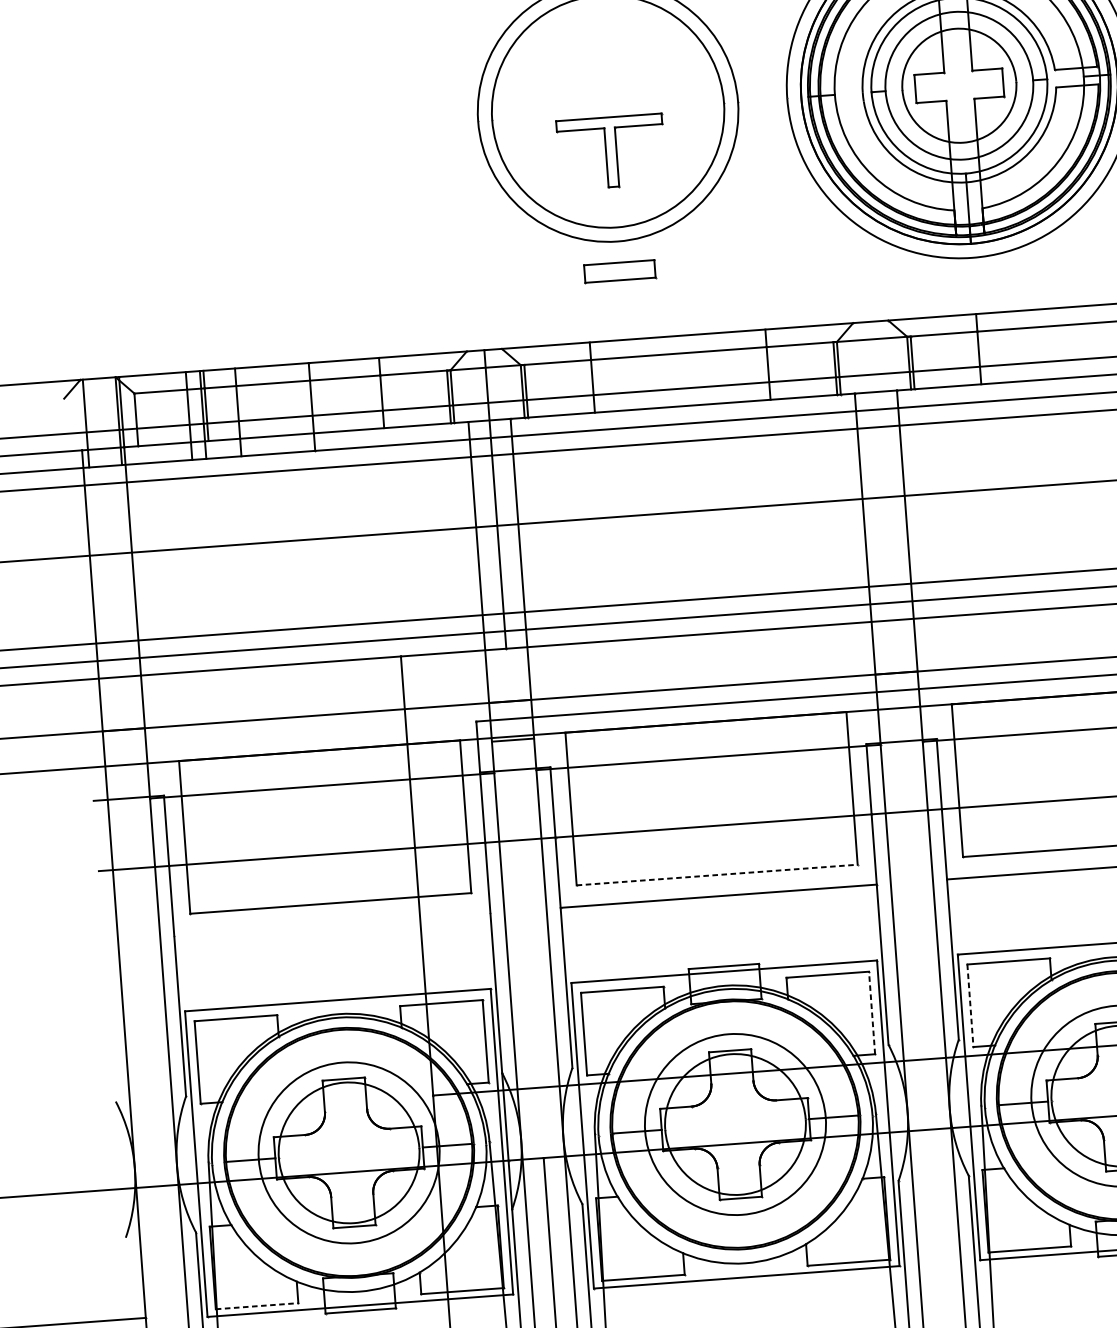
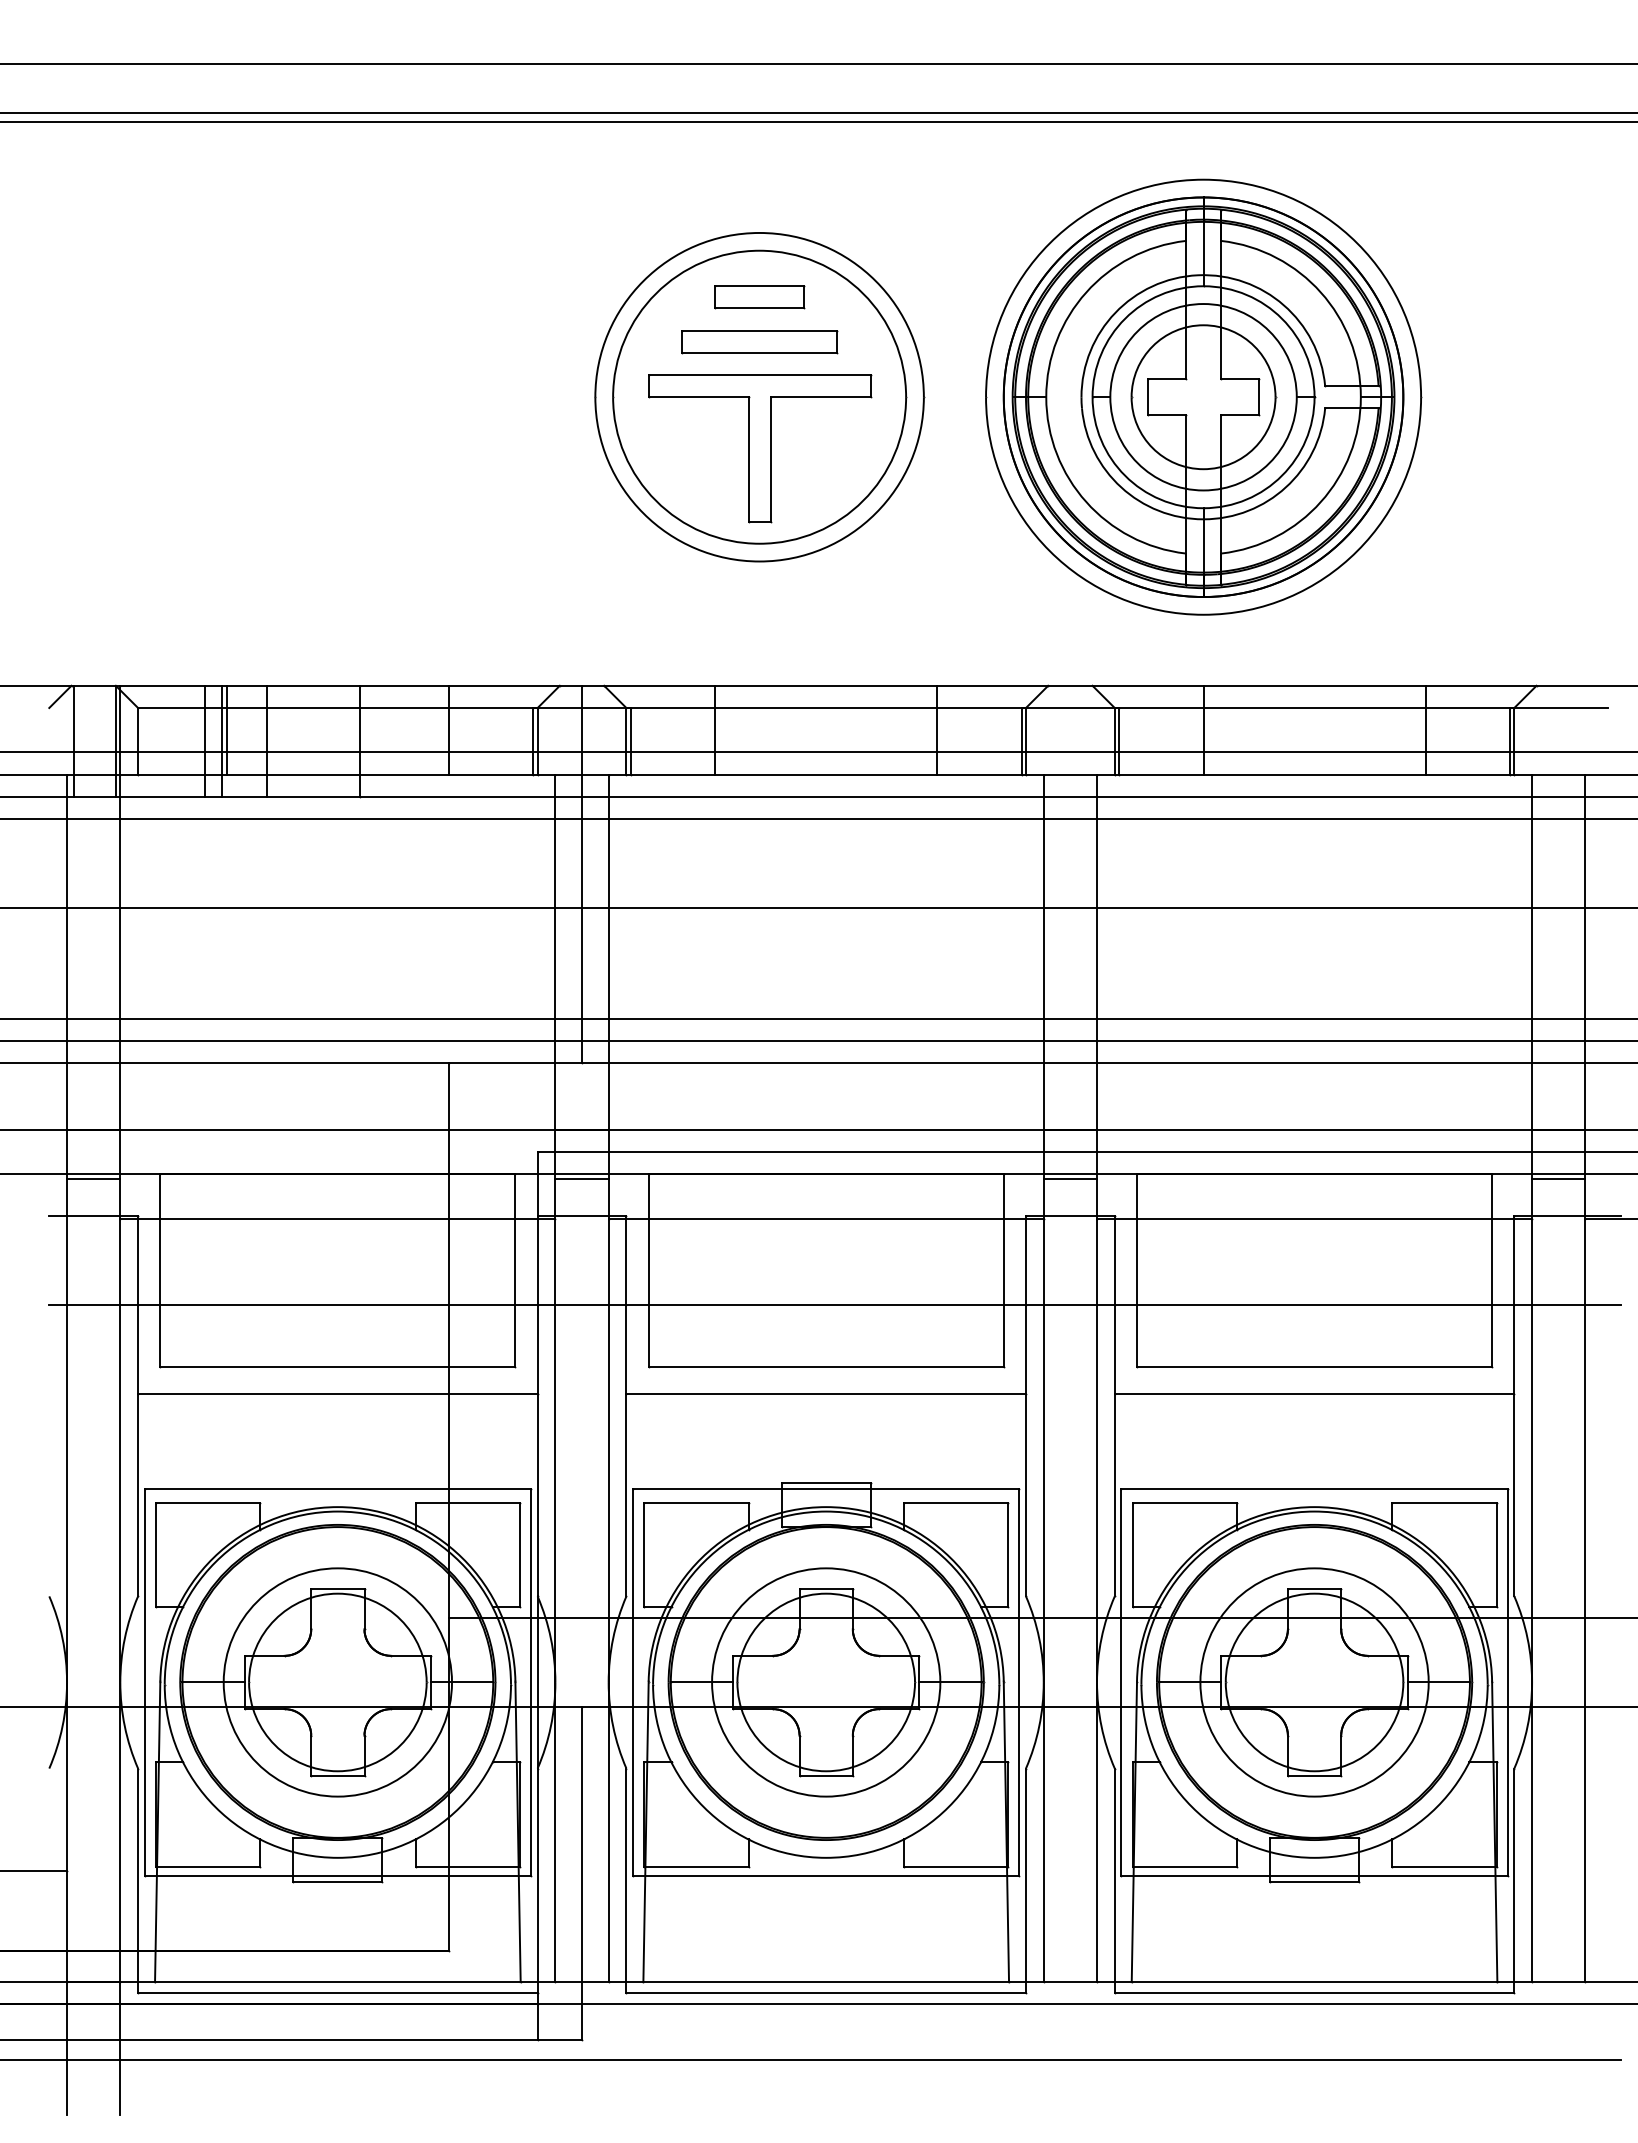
part: (604, 68) -> (759, 342), added
part: (611, 152) -> (760, 448), size x1.67
part: (619, 271) -> (759, 297), moved
line: (899, 711) -> (1070, 1178), added
line: (126, 768) -> (93, 1178), added
line: (717, 875) -> (826, 1367), dashed -> solid
line: (332, 924) -> (337, 1393), added
line: (970, 1006) -> (1132, 1555), dashed -> solid
line: (872, 1012) -> (1008, 1554), dashed -> solid
line: (257, 1306) -> (208, 1866), dashed -> solid

